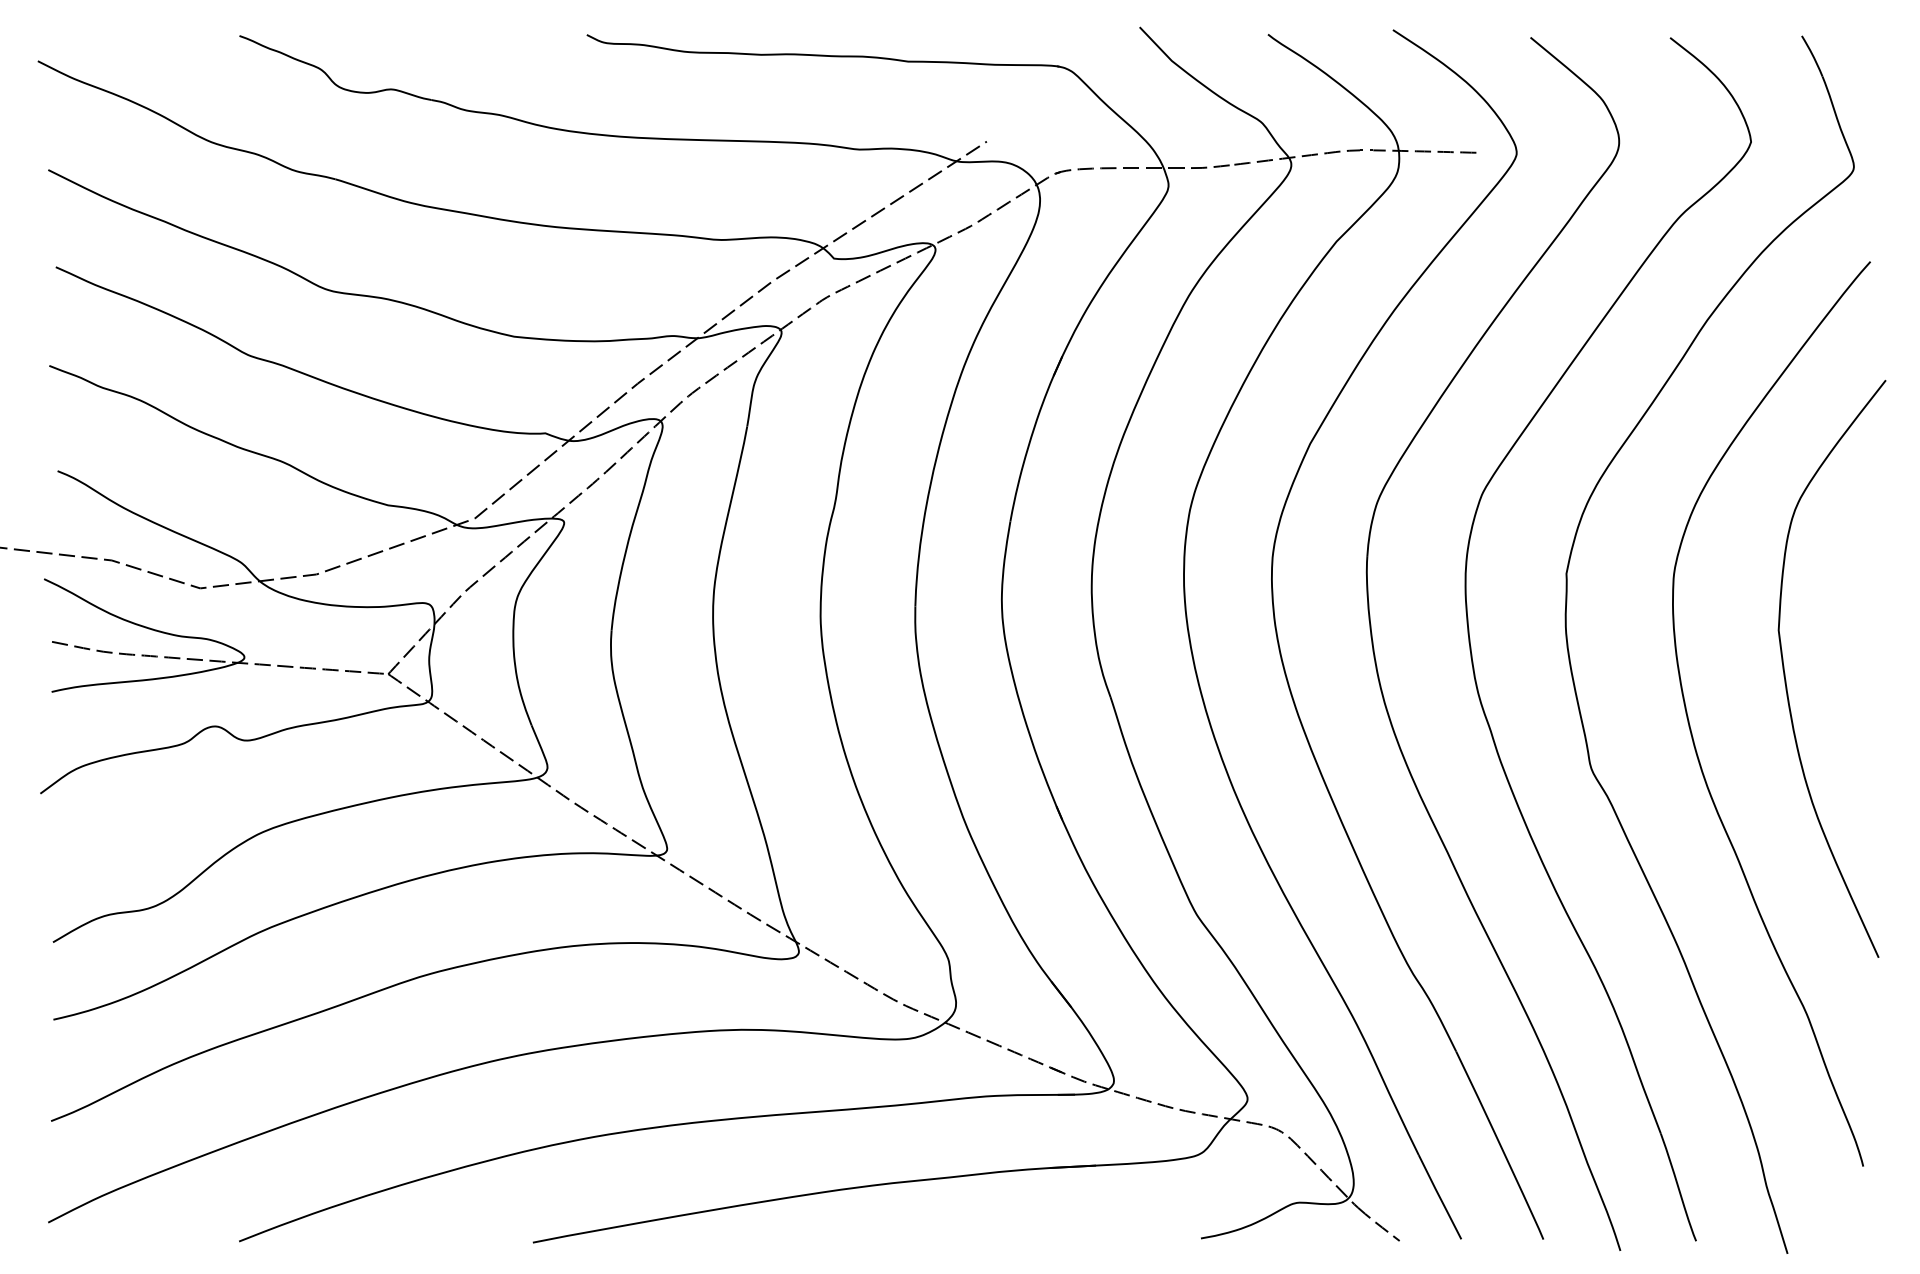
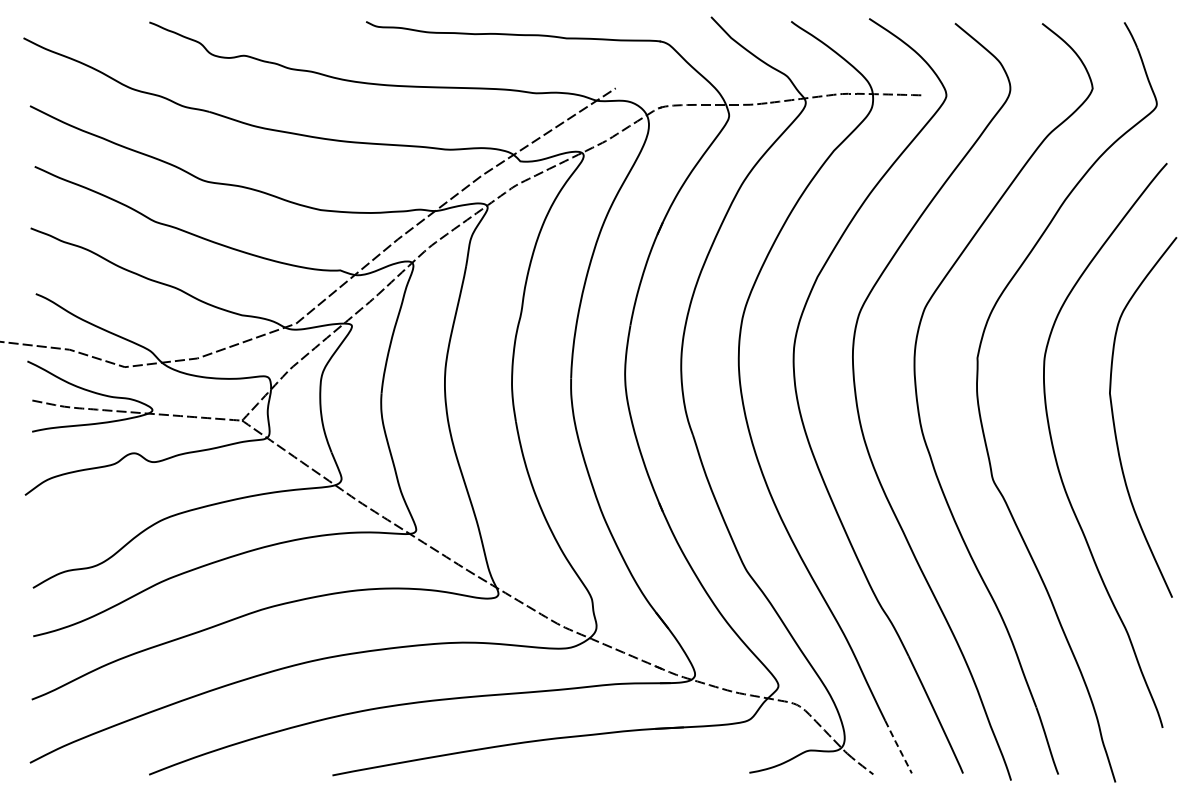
line: (1439, 1197) -> (898, 747), solid -> dashed

